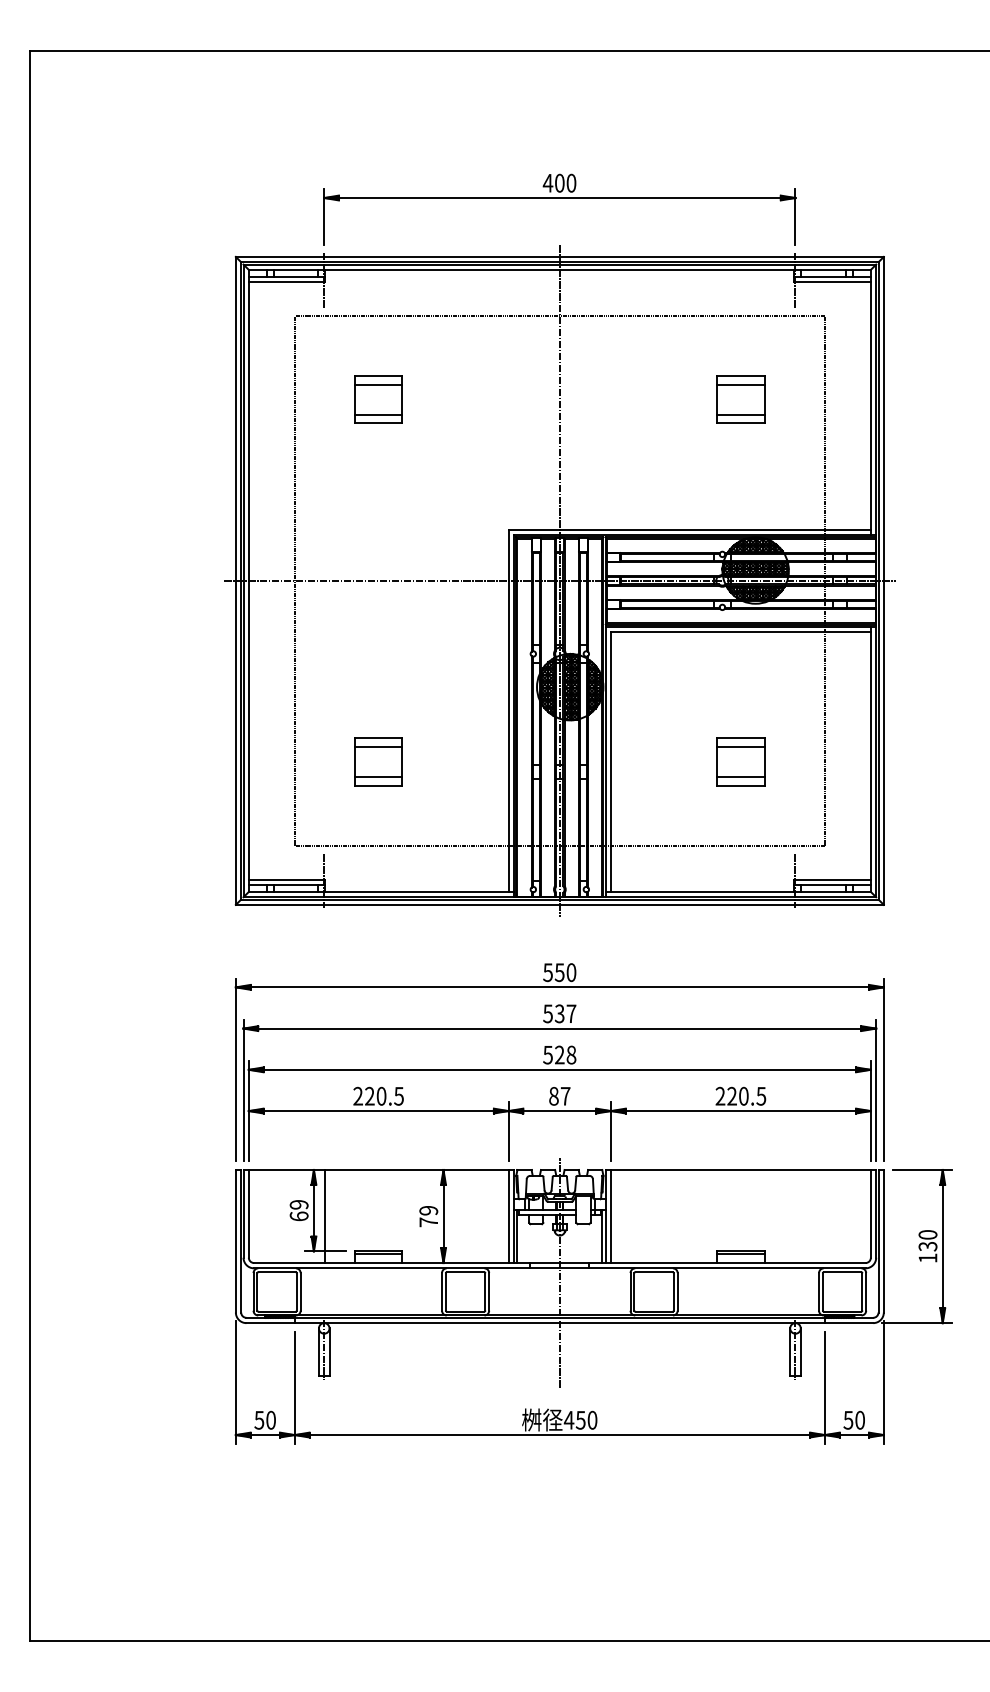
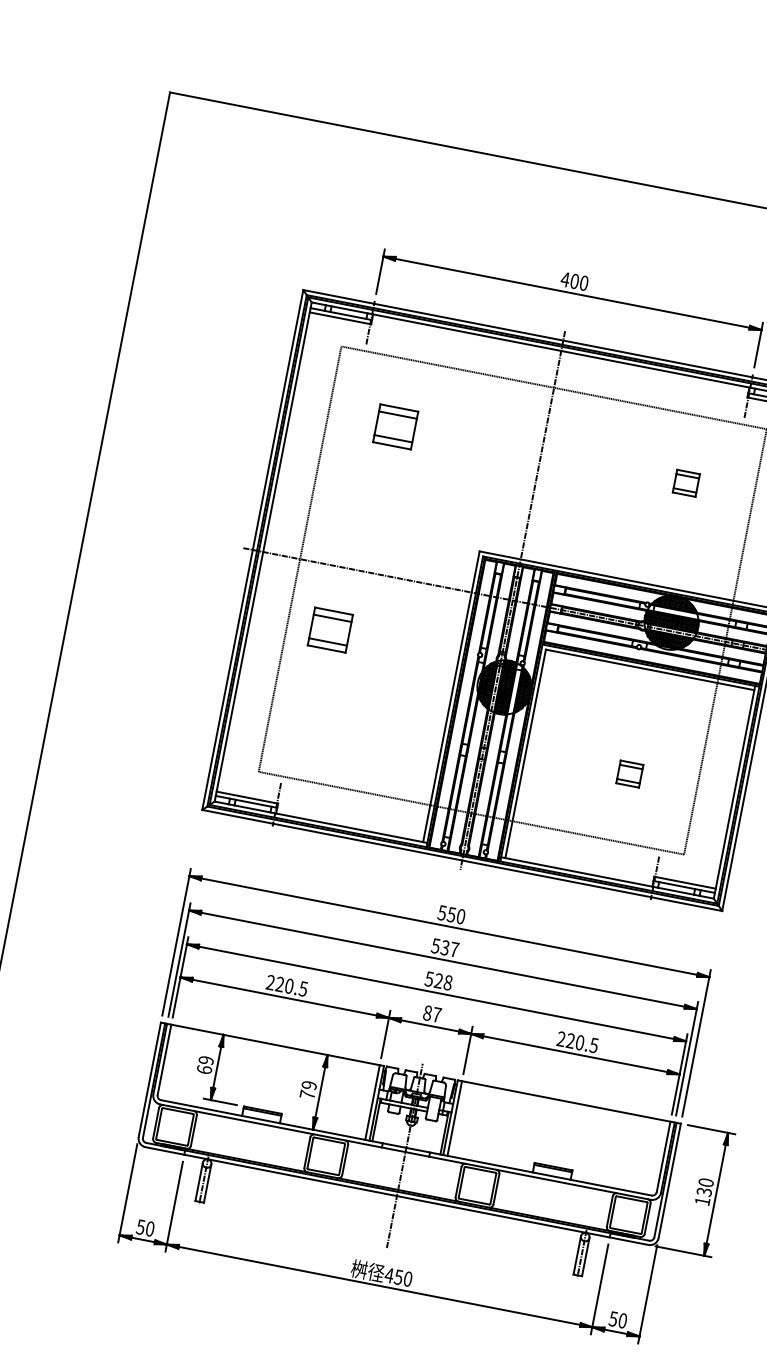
part: (740, 399) -> (686, 483), size x0.6
part: (378, 761) -> (330, 629), moved
part: (740, 761) -> (629, 773), size x0.6
line: (325, 1216) -> (225, 1073), removed

